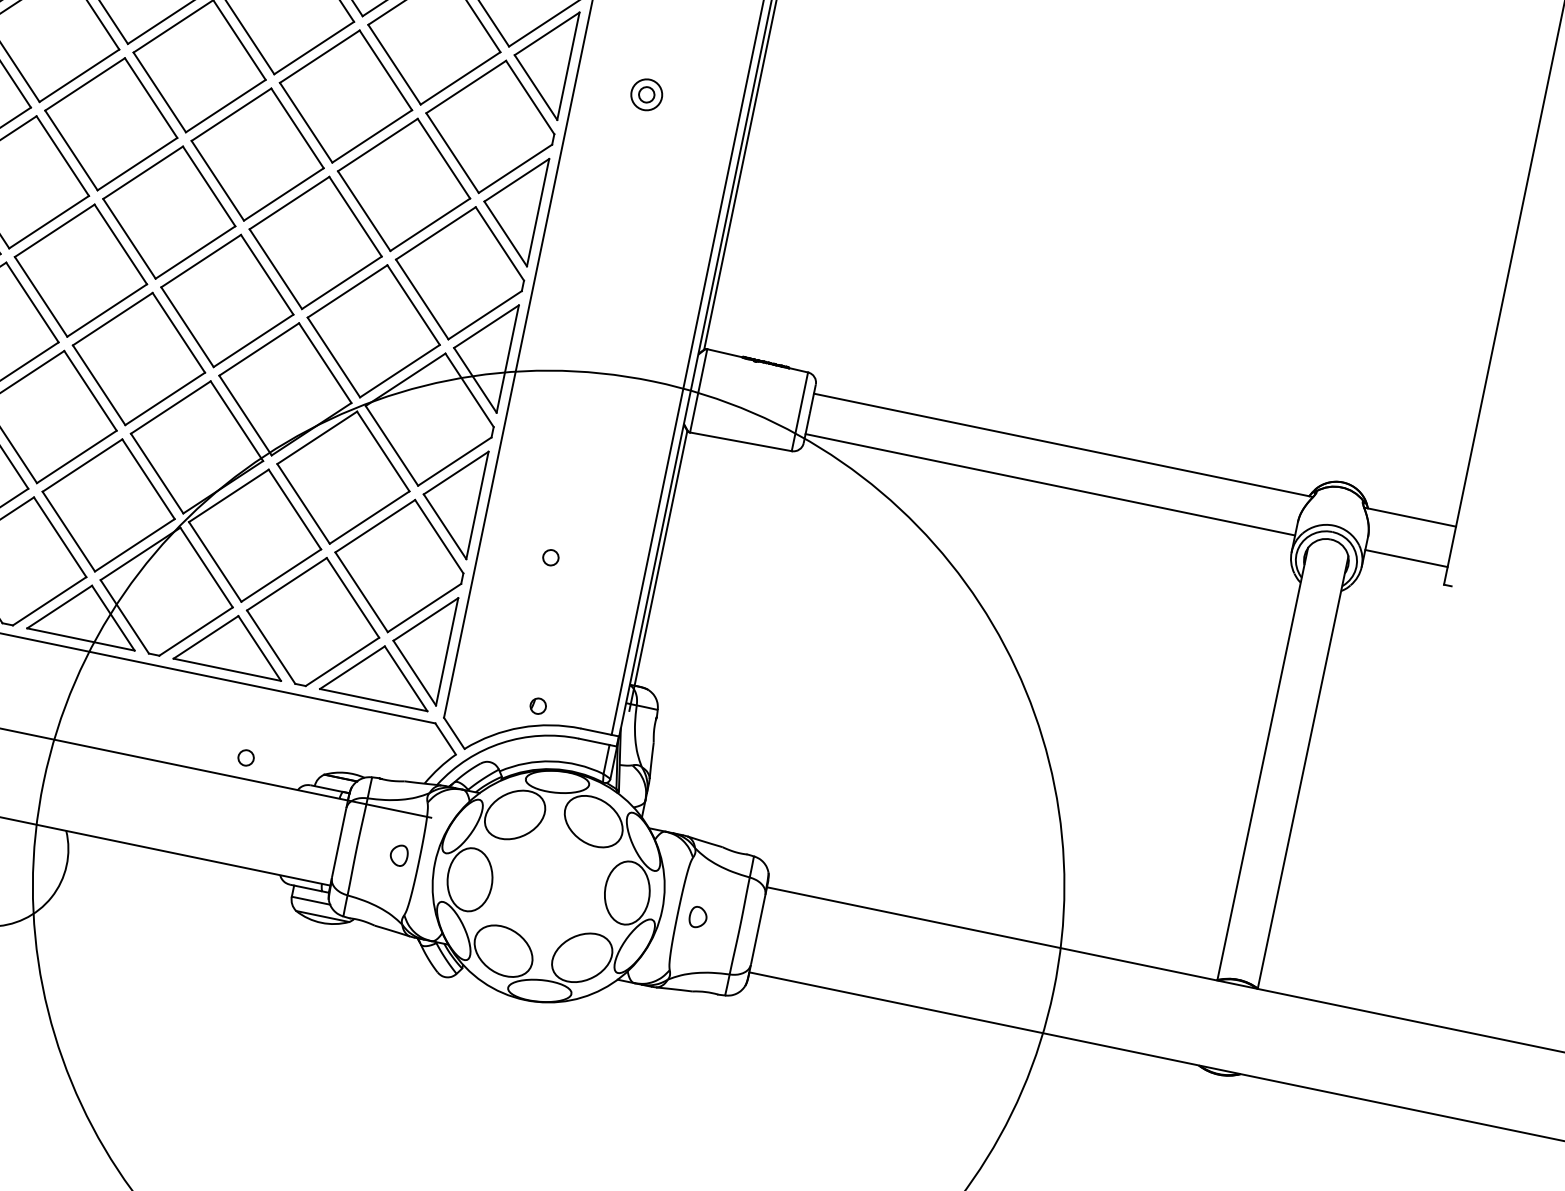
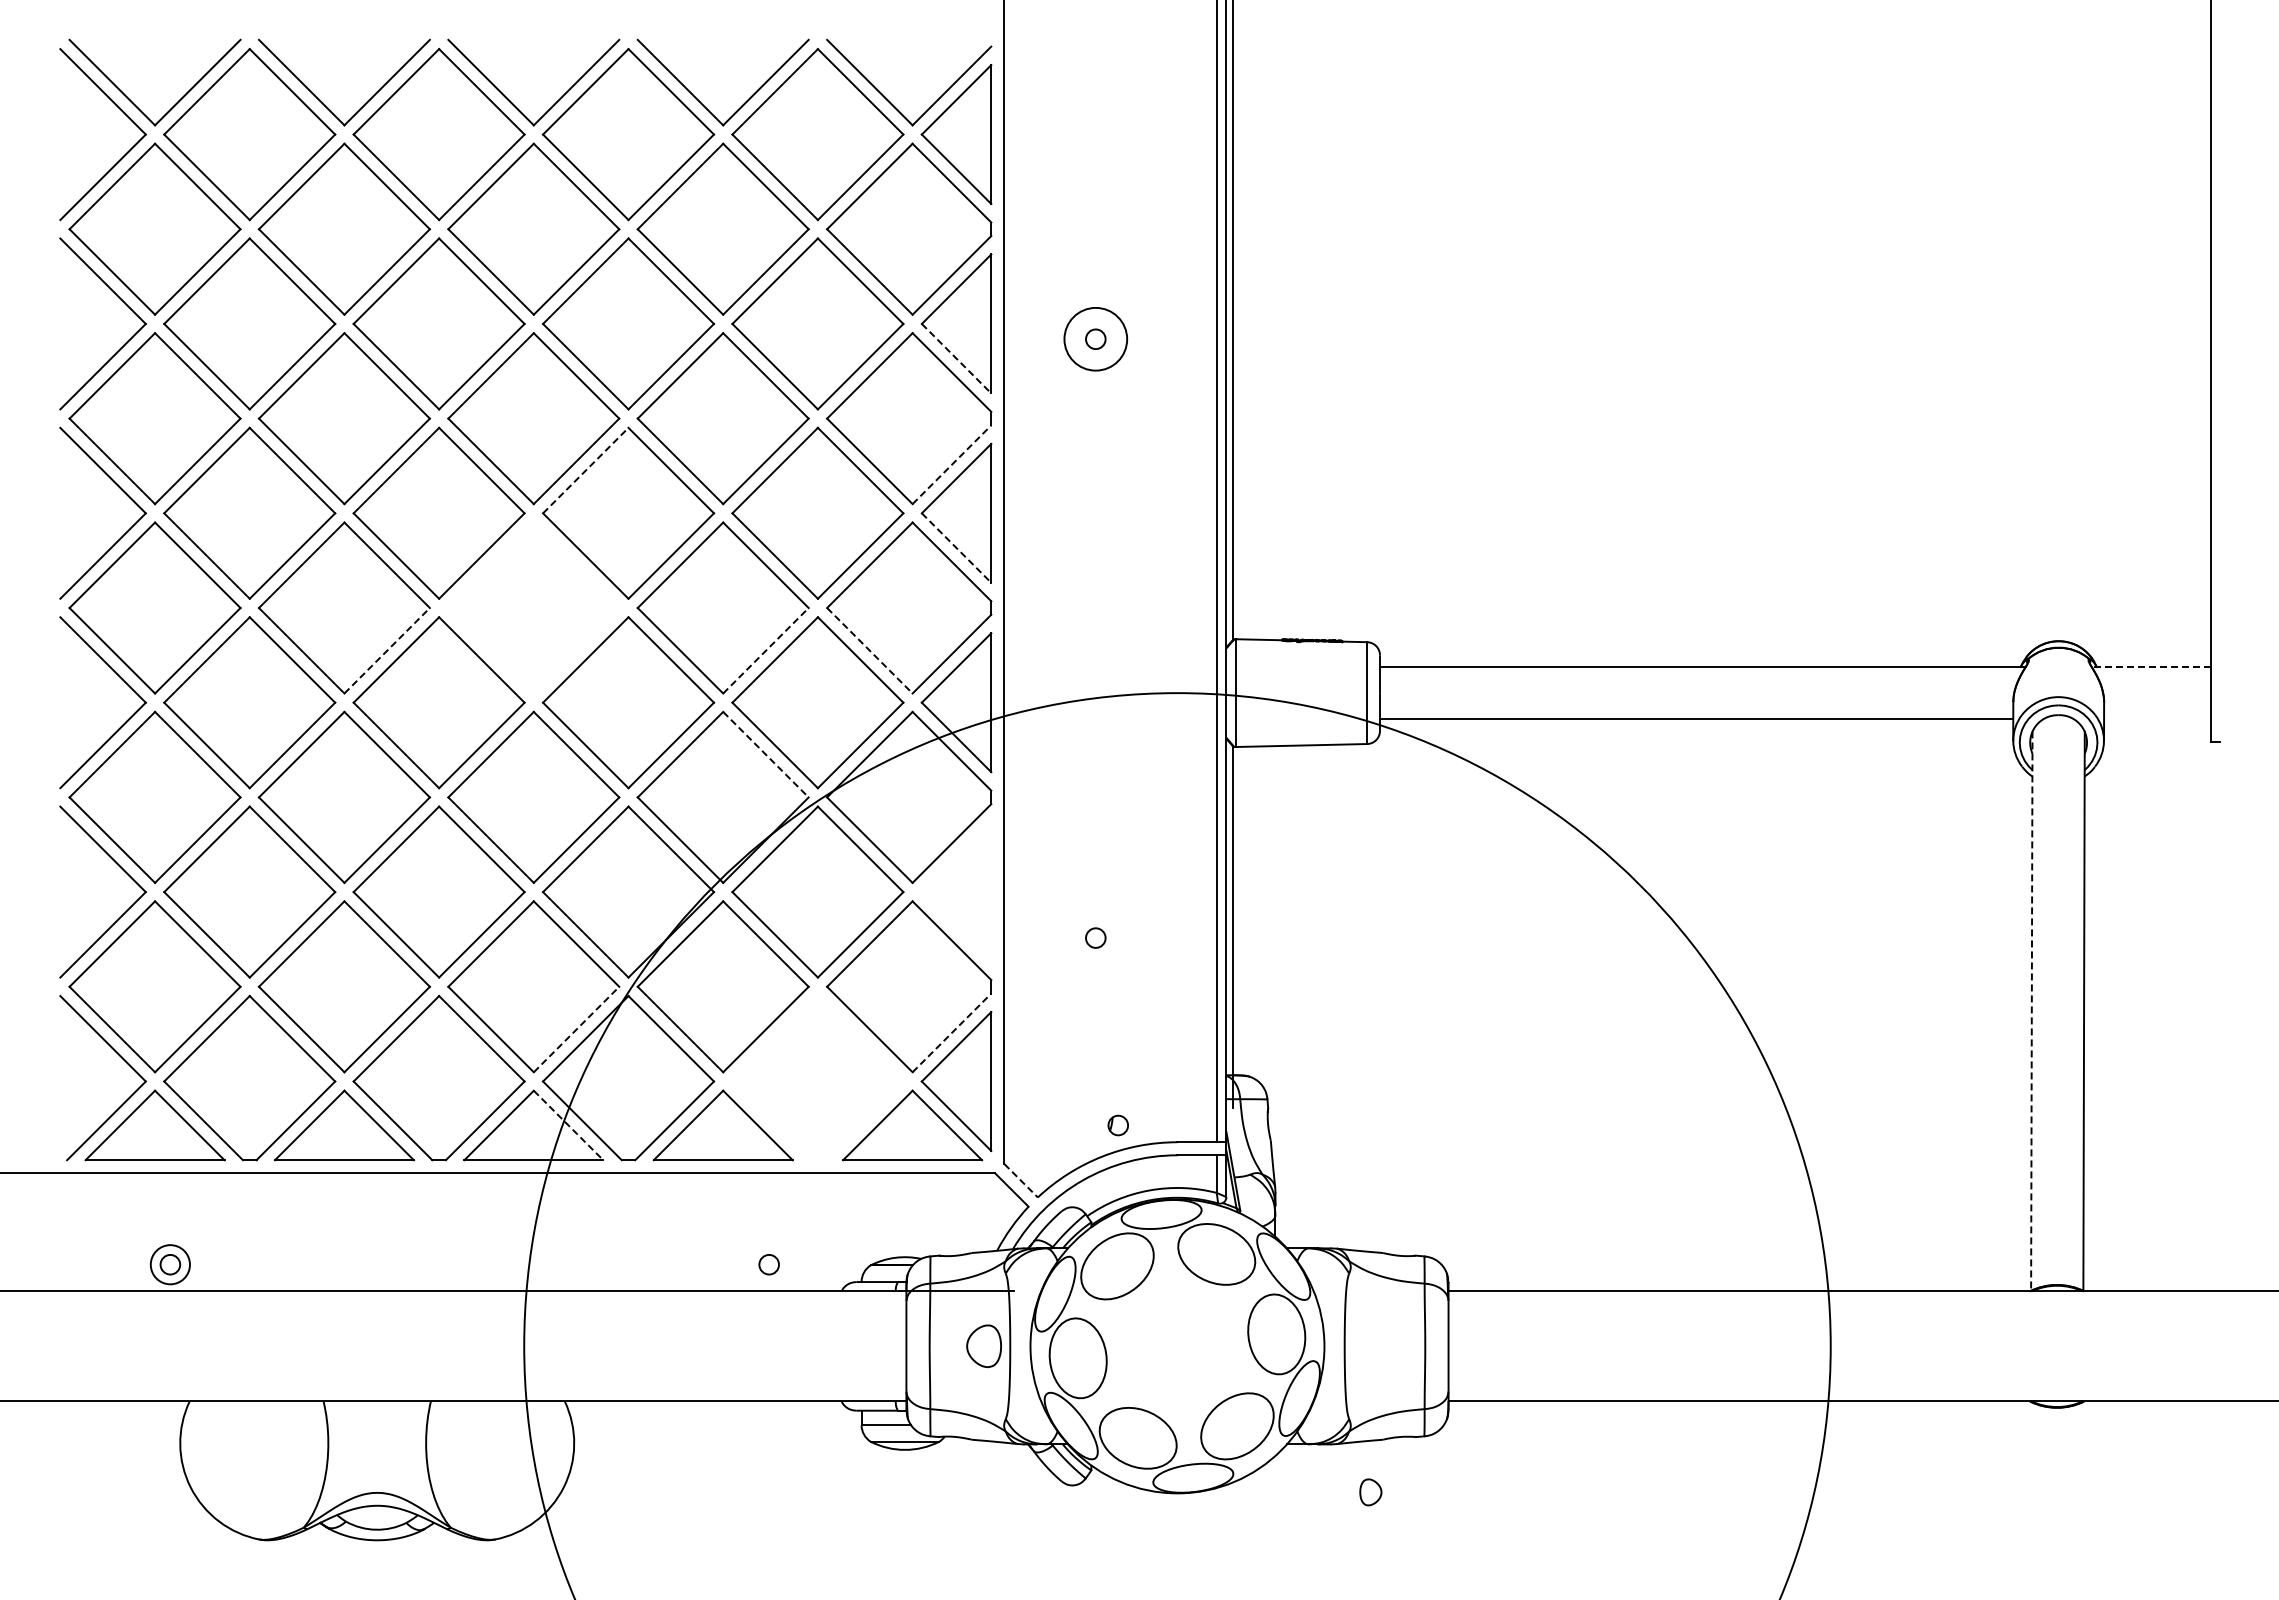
line: (535, 88) -> (956, 359), solid -> dashed
circle: (646, 94) -> (1095, 338), size x1.6
line: (232, 114) -> (586, 470), solid -> dashed
line: (515, 168) -> (951, 464), solid -> dashed
part: (169, 212) -> (533, 607), removed
line: (49, 222) -> (387, 650), solid -> dashed
line: (505, 234) -> (956, 548), solid -> dashed
line: (342, 282) -> (766, 650), solid -> dashed
line: (422, 300) -> (870, 651), solid -> dashed
line: (325, 363) -> (766, 755), solid -> dashed
part: (450, 499) -> (956, 891), removed
line: (1409, 517) -> (2150, 667), solid -> dashed
line: (134, 545) -> (576, 1029), solid -> dashed
line: (1406, 558) -> (2157, 719), removed
line: (424, 607) -> (951, 1032), solid -> dashed
line: (113, 618) -> (568, 1125), solid -> dashed
part: (313, 620) -> (817, 1077), removed
line: (454, 733) -> (1021, 1180), solid -> dashed
line: (1262, 764) -> (2031, 1011), solid -> dashed
part: (398, 855) -> (983, 1346), size x1.6
part: (697, 917) -> (1370, 1492), moved

